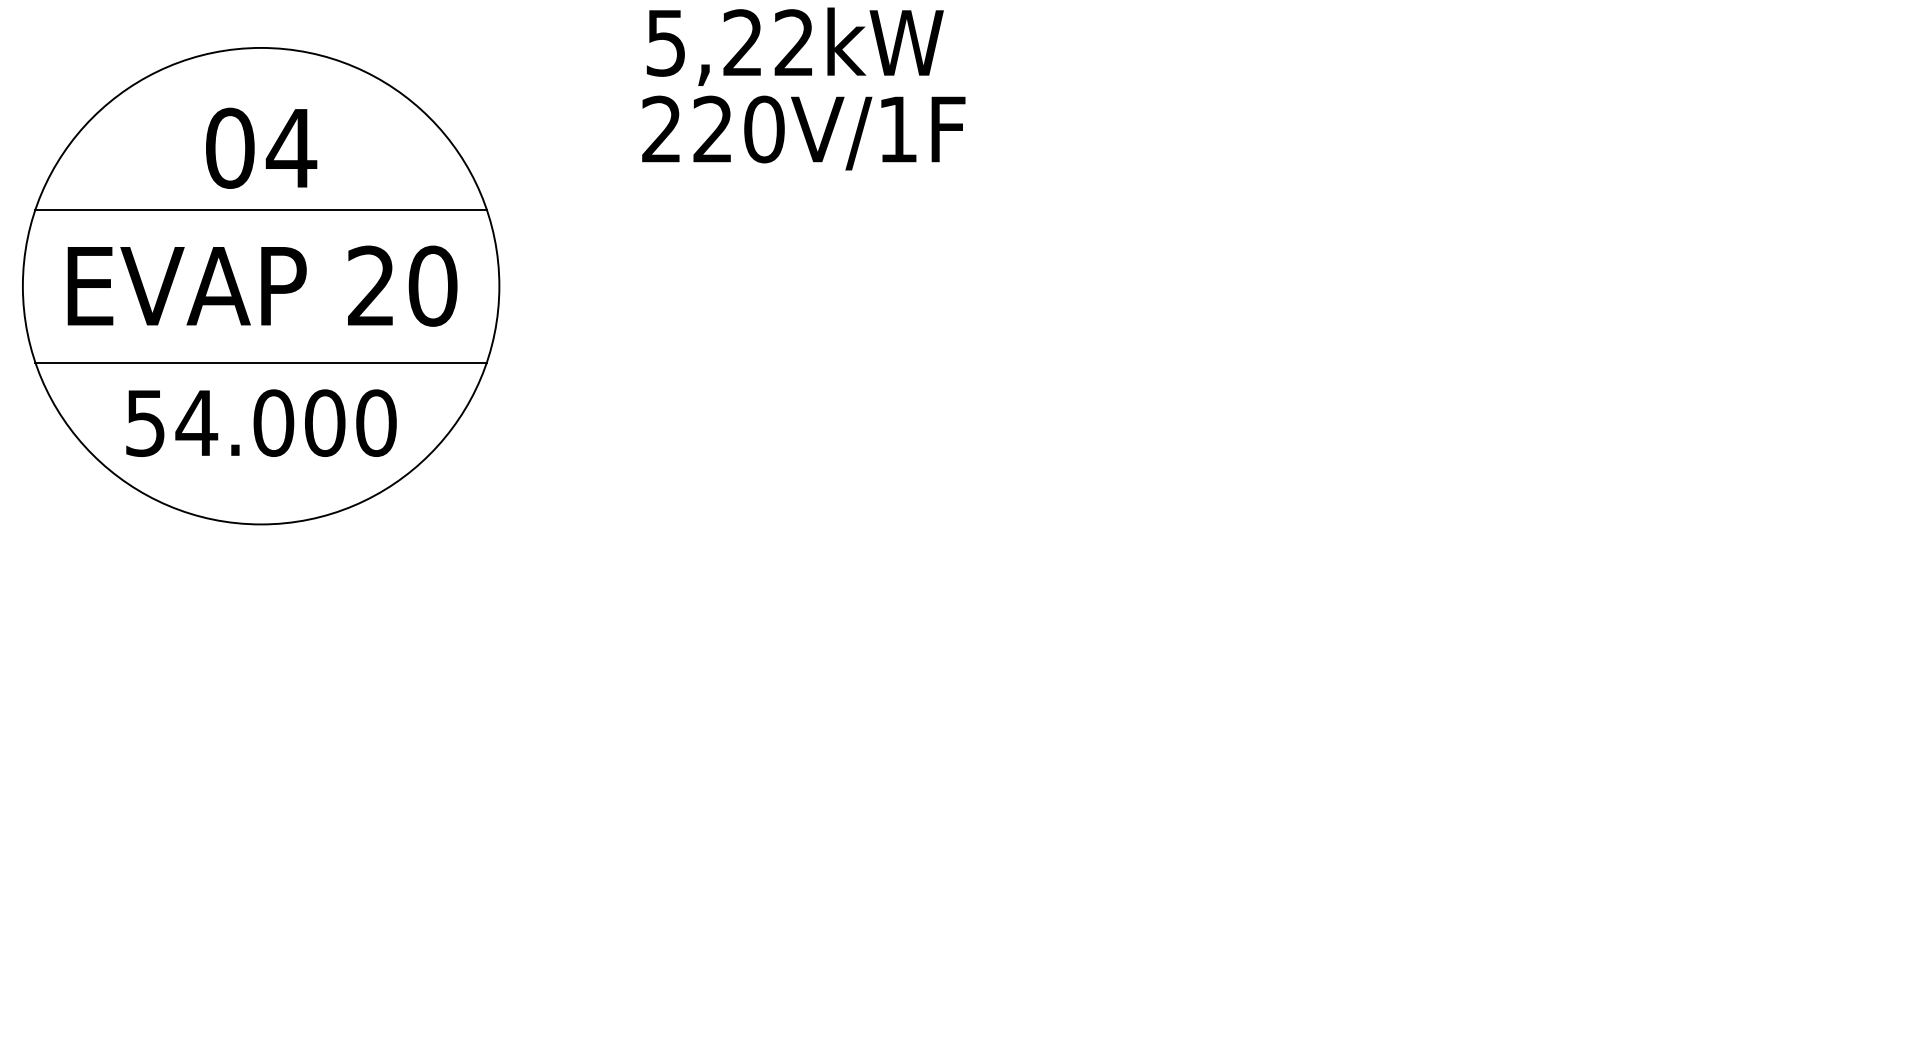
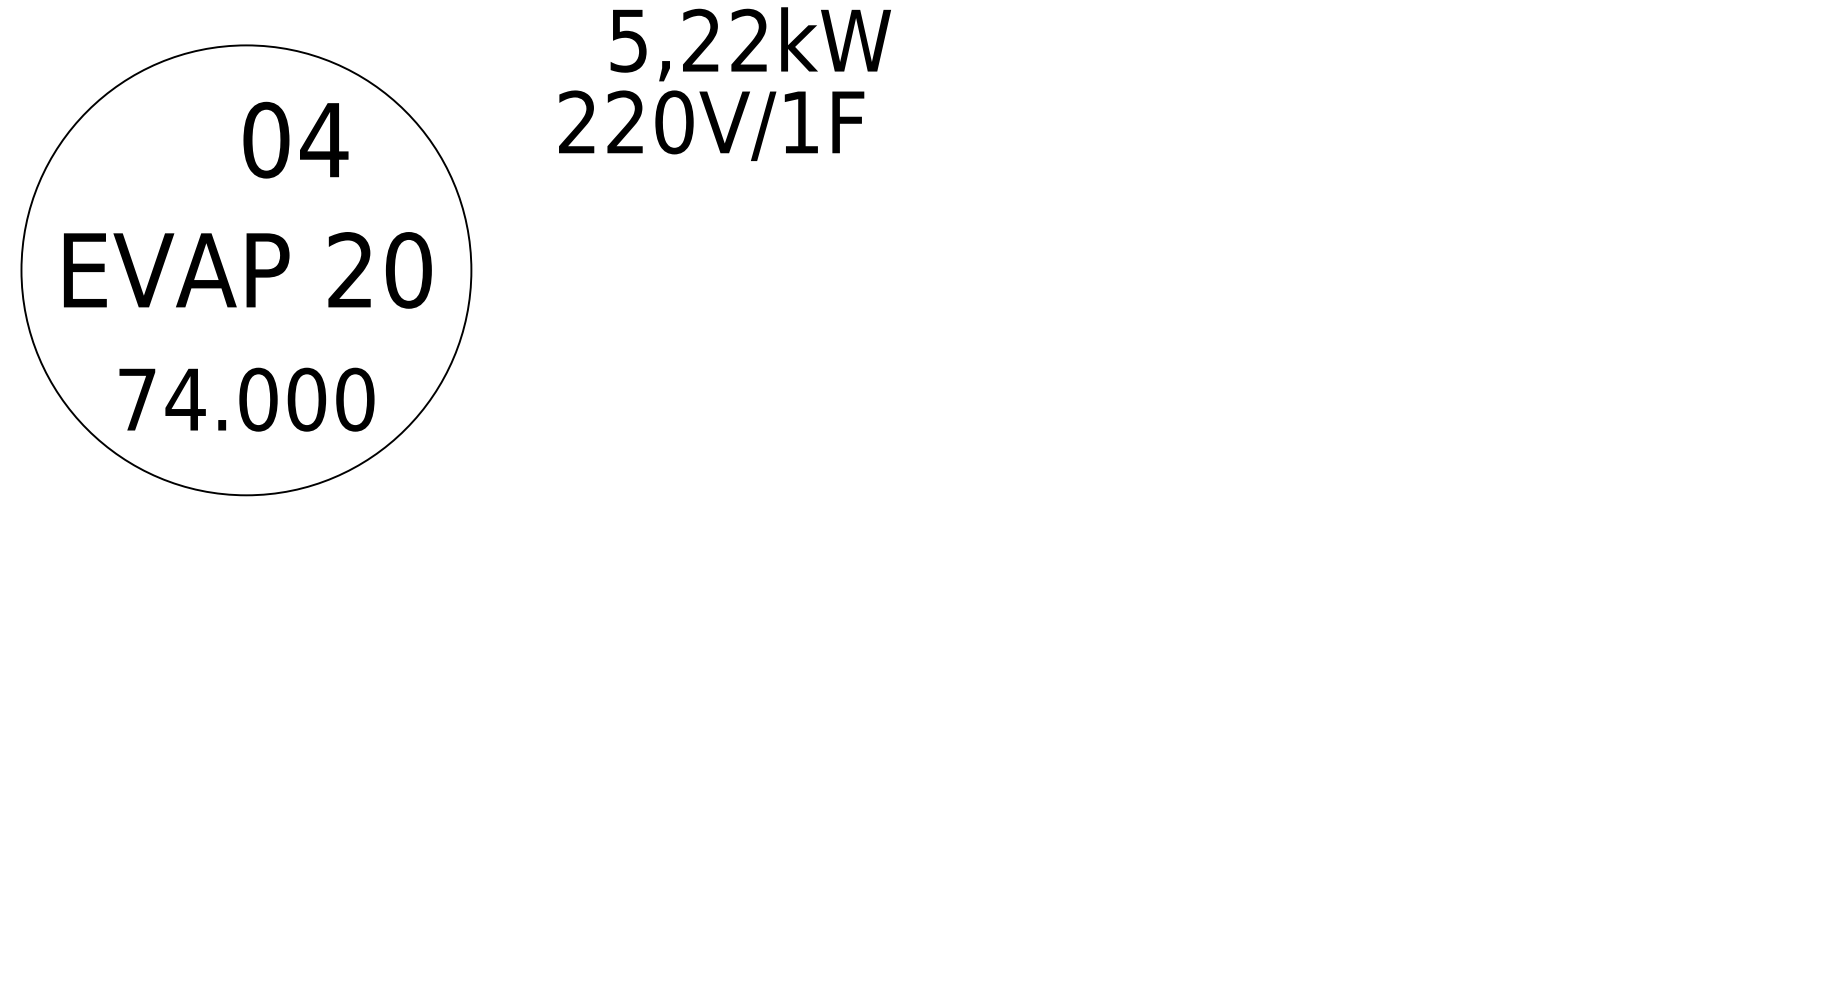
text: (803, 132) -> (711, 125), moved
text: (261, 147) -> (295, 139), moved
line: (260, 209) -> (245, 197), removed
line: (260, 362) -> (245, 342), removed
text: (145, 423) -> (137, 399), 54.000 -> 74.000

